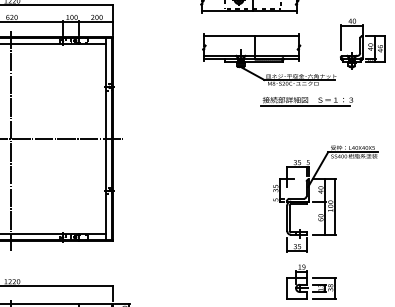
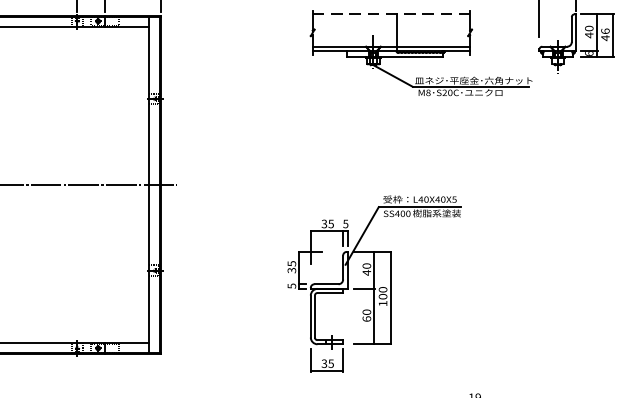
line: (252, 36) -> (392, 14), solid -> dashed
part: (306, 101) -> (482, 122), removed
part: (325, 198) -> (374, 283), moved

